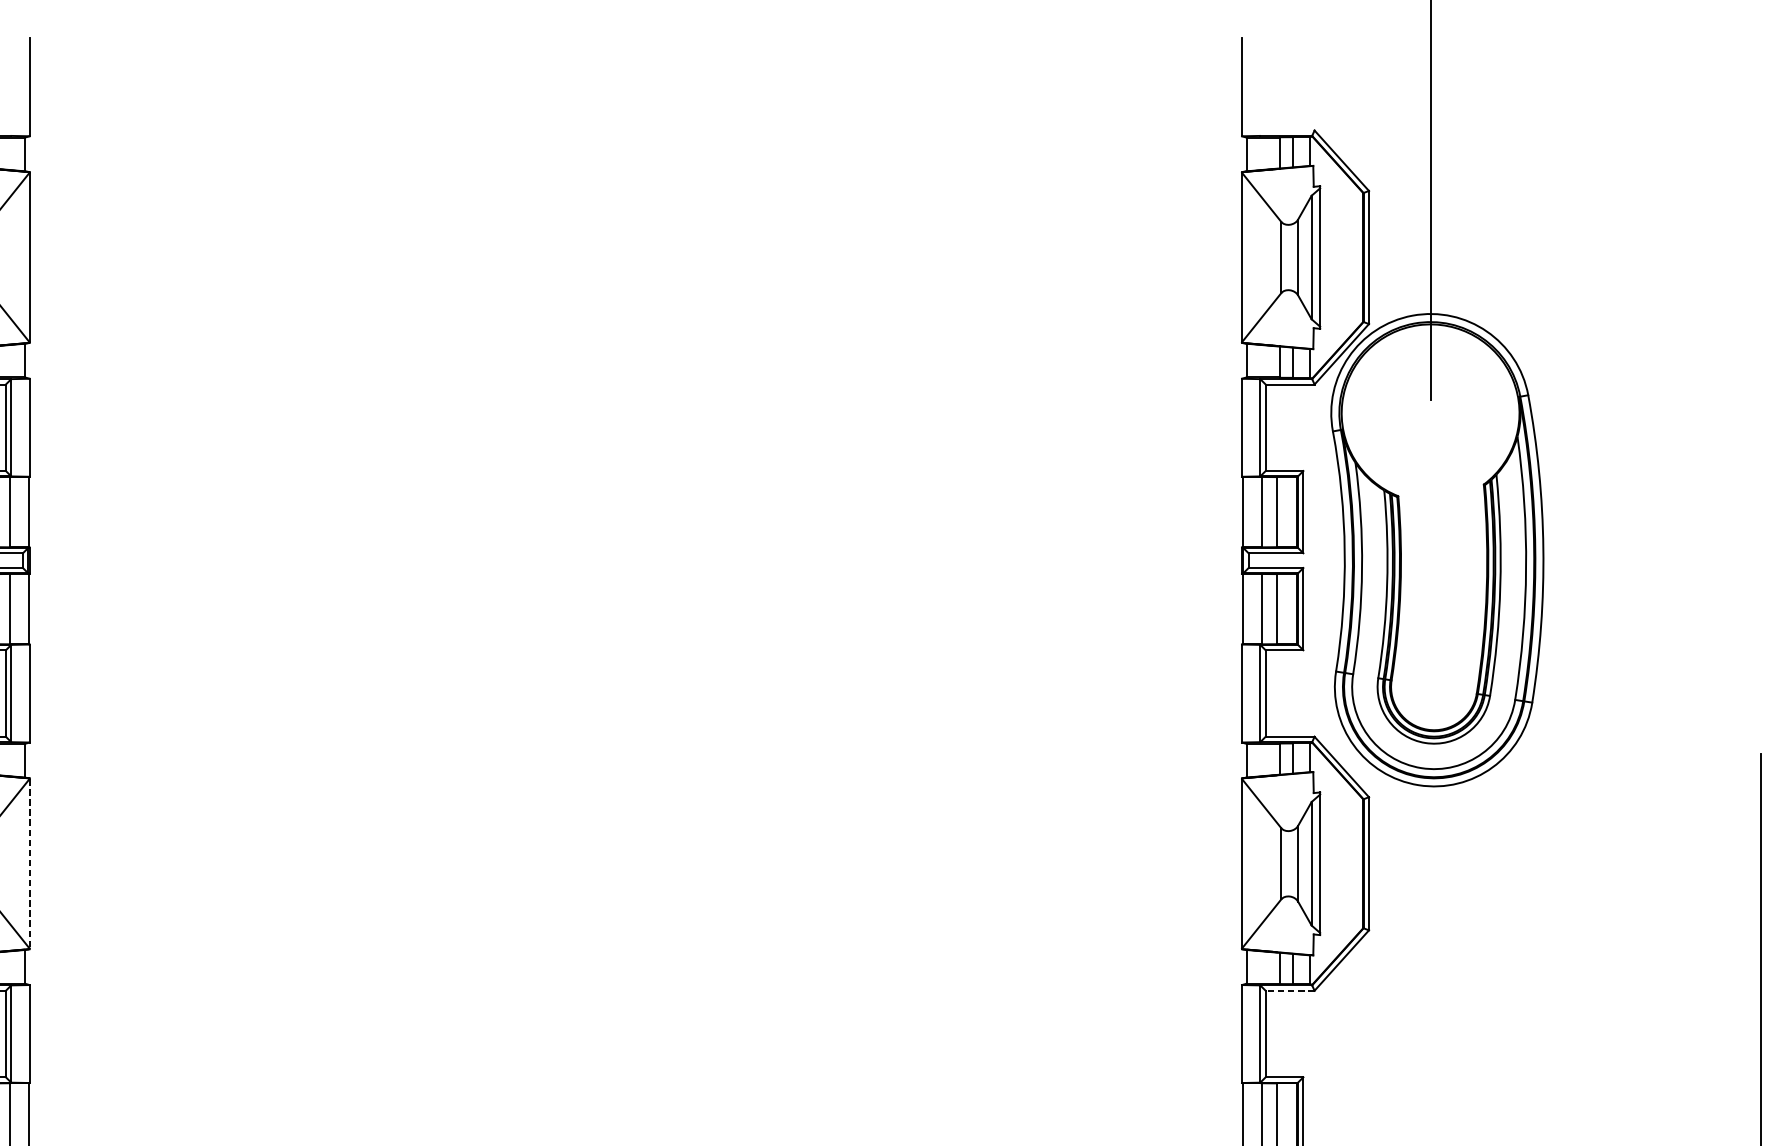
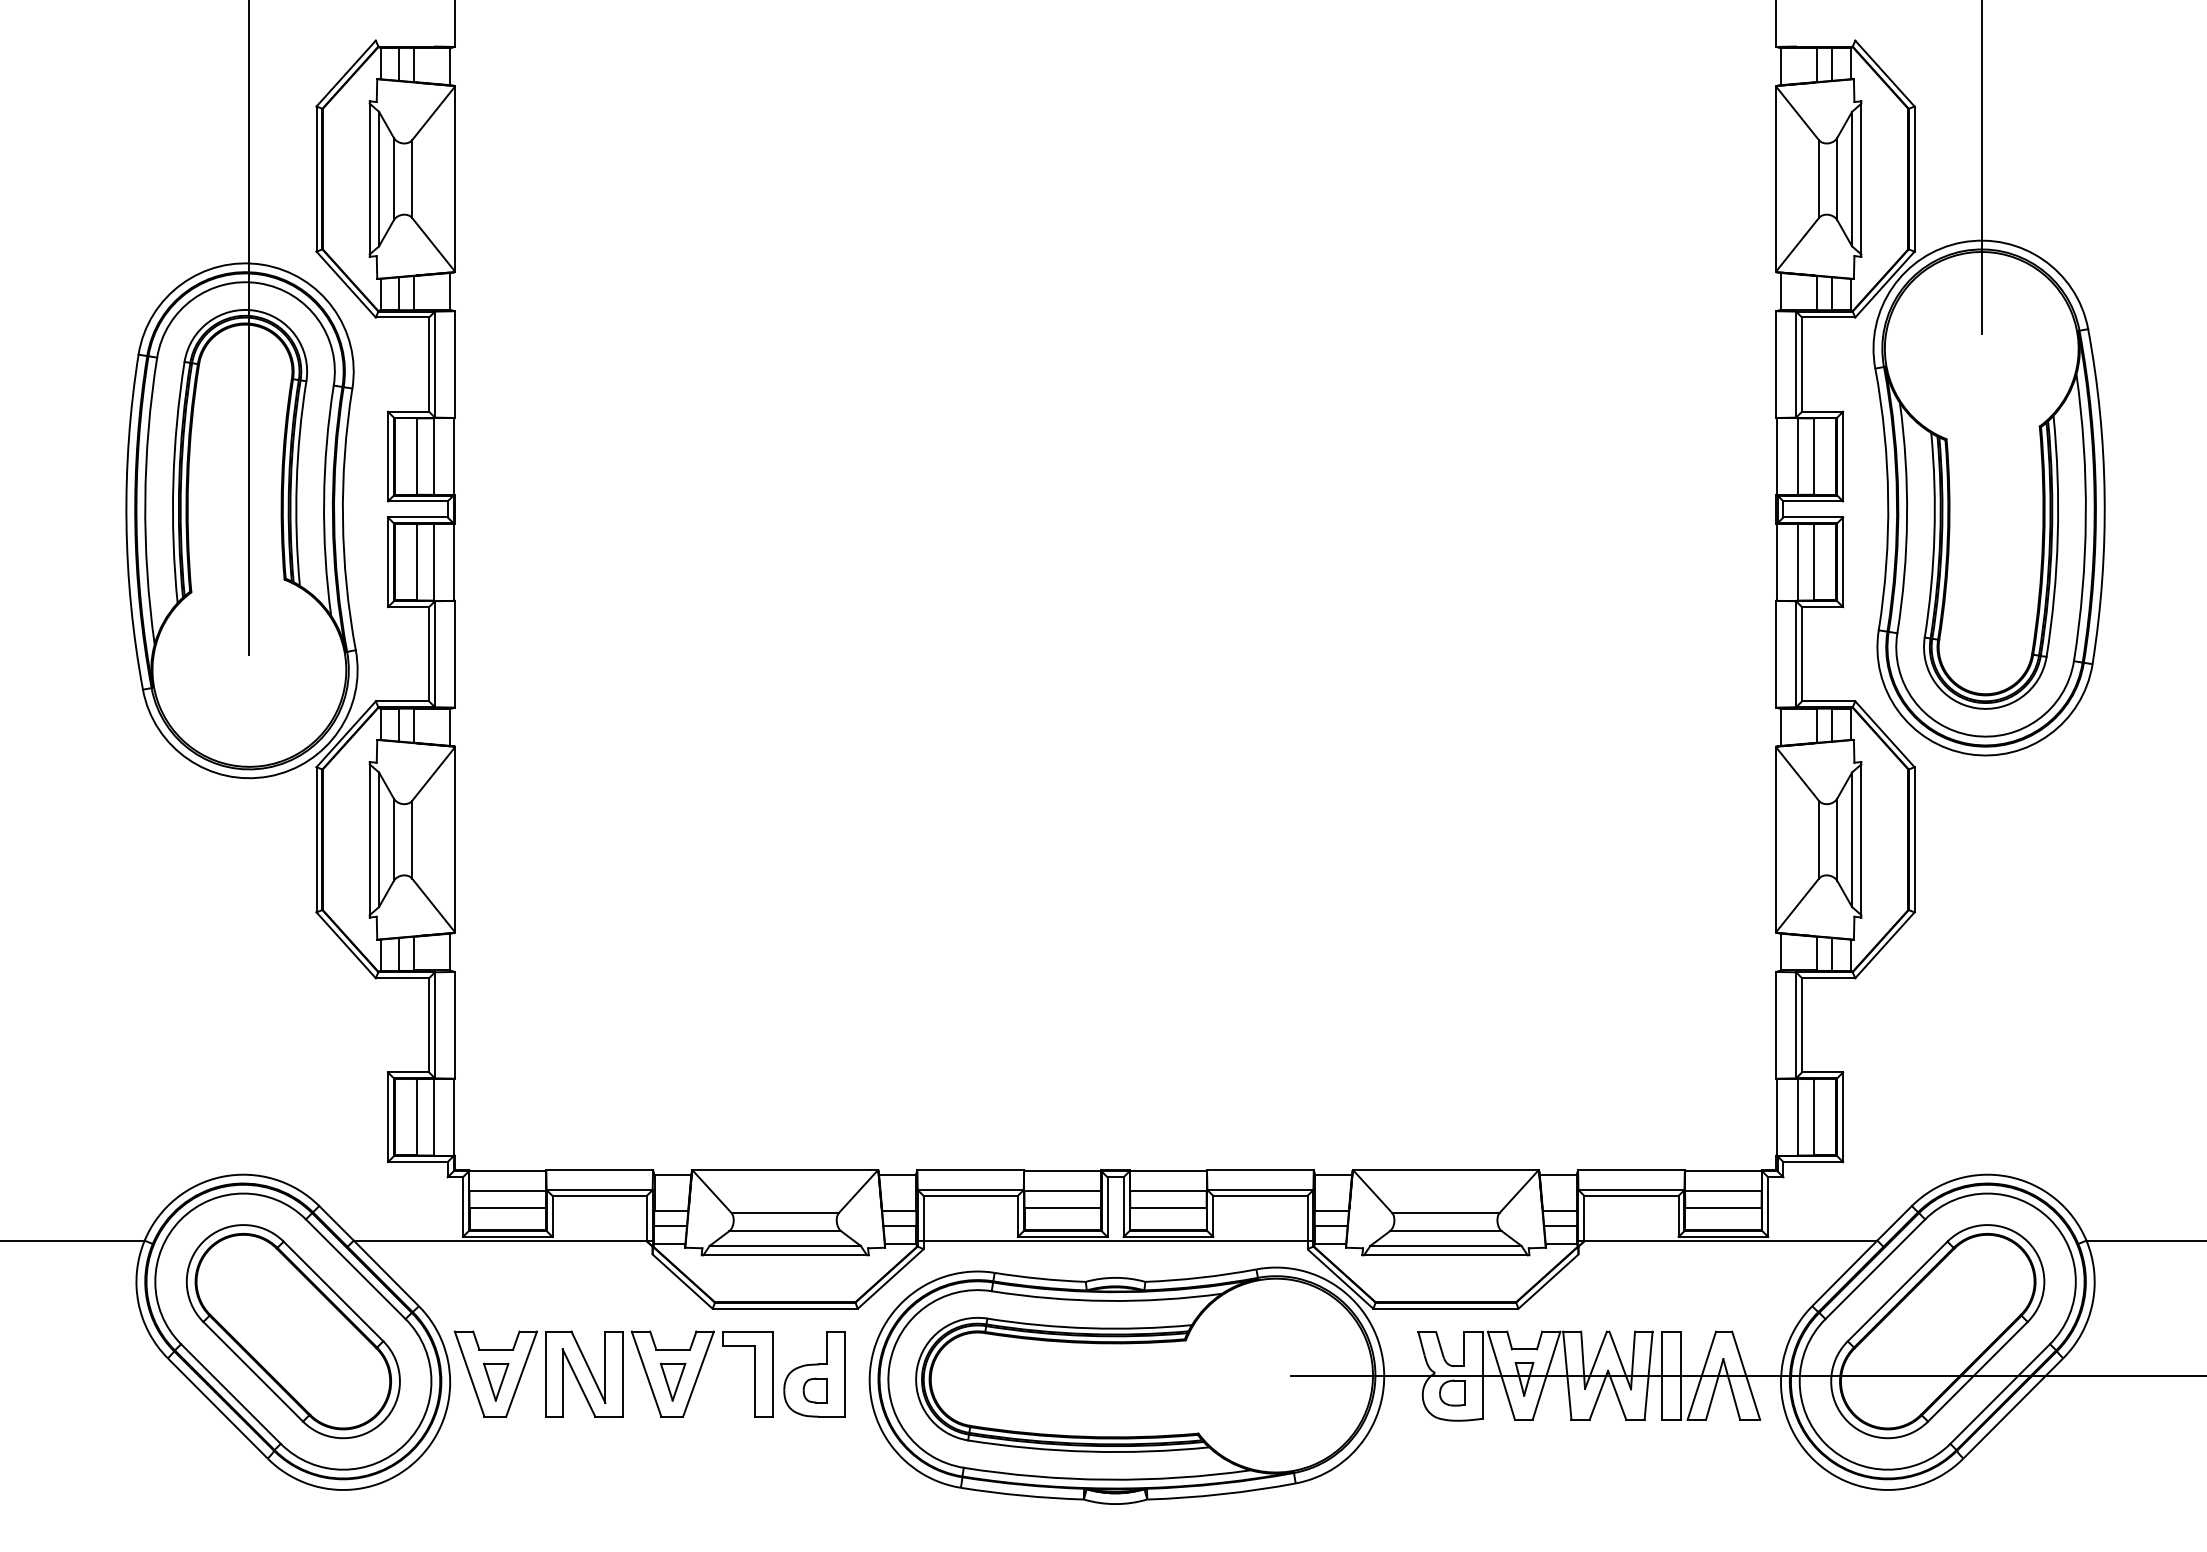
line: (29, 864) -> (454, 840), dashed -> solid
line: (1289, 991) -> (1828, 978), dashed -> solid

